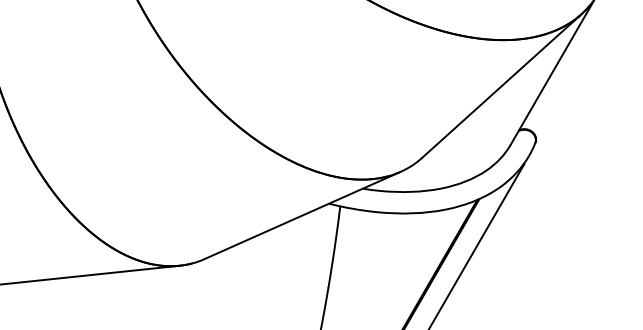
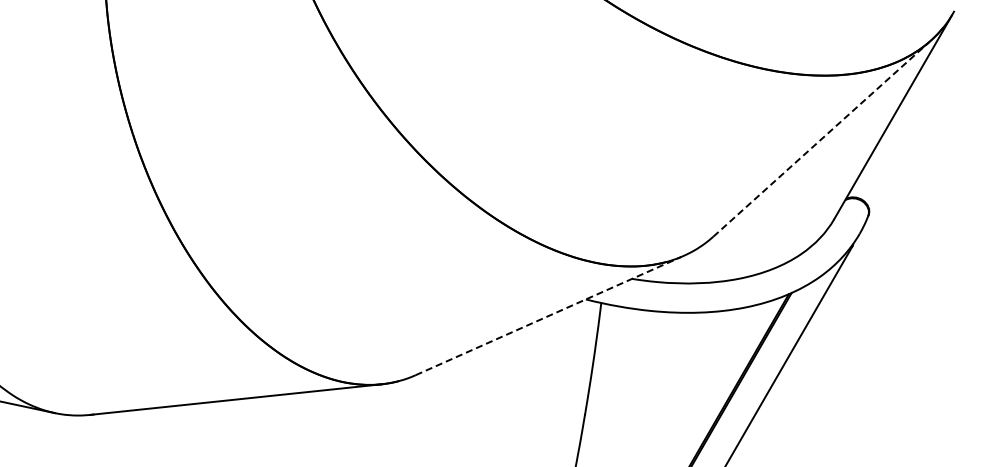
line: (501, 86) -> (821, 139), solid -> dashed
line: (302, 215) -> (549, 315), solid -> dashed

